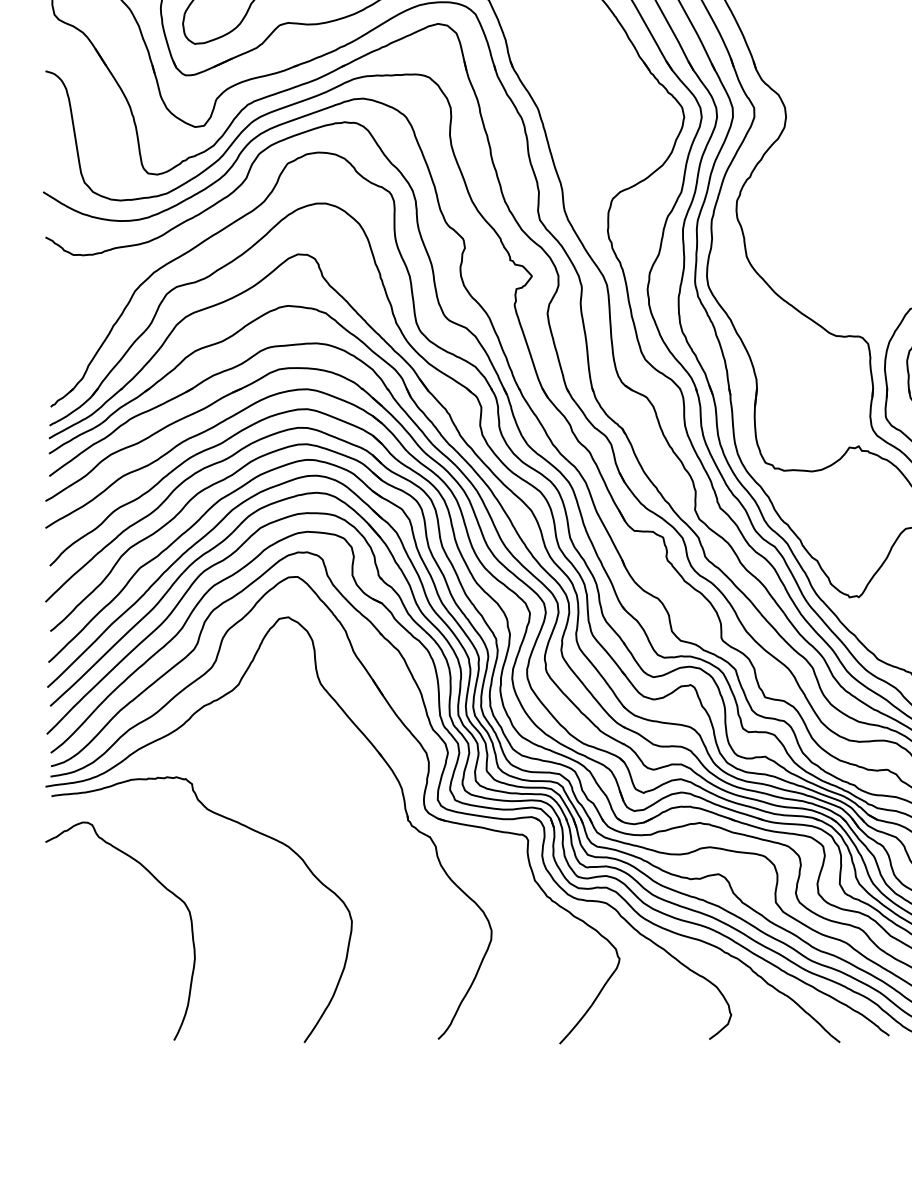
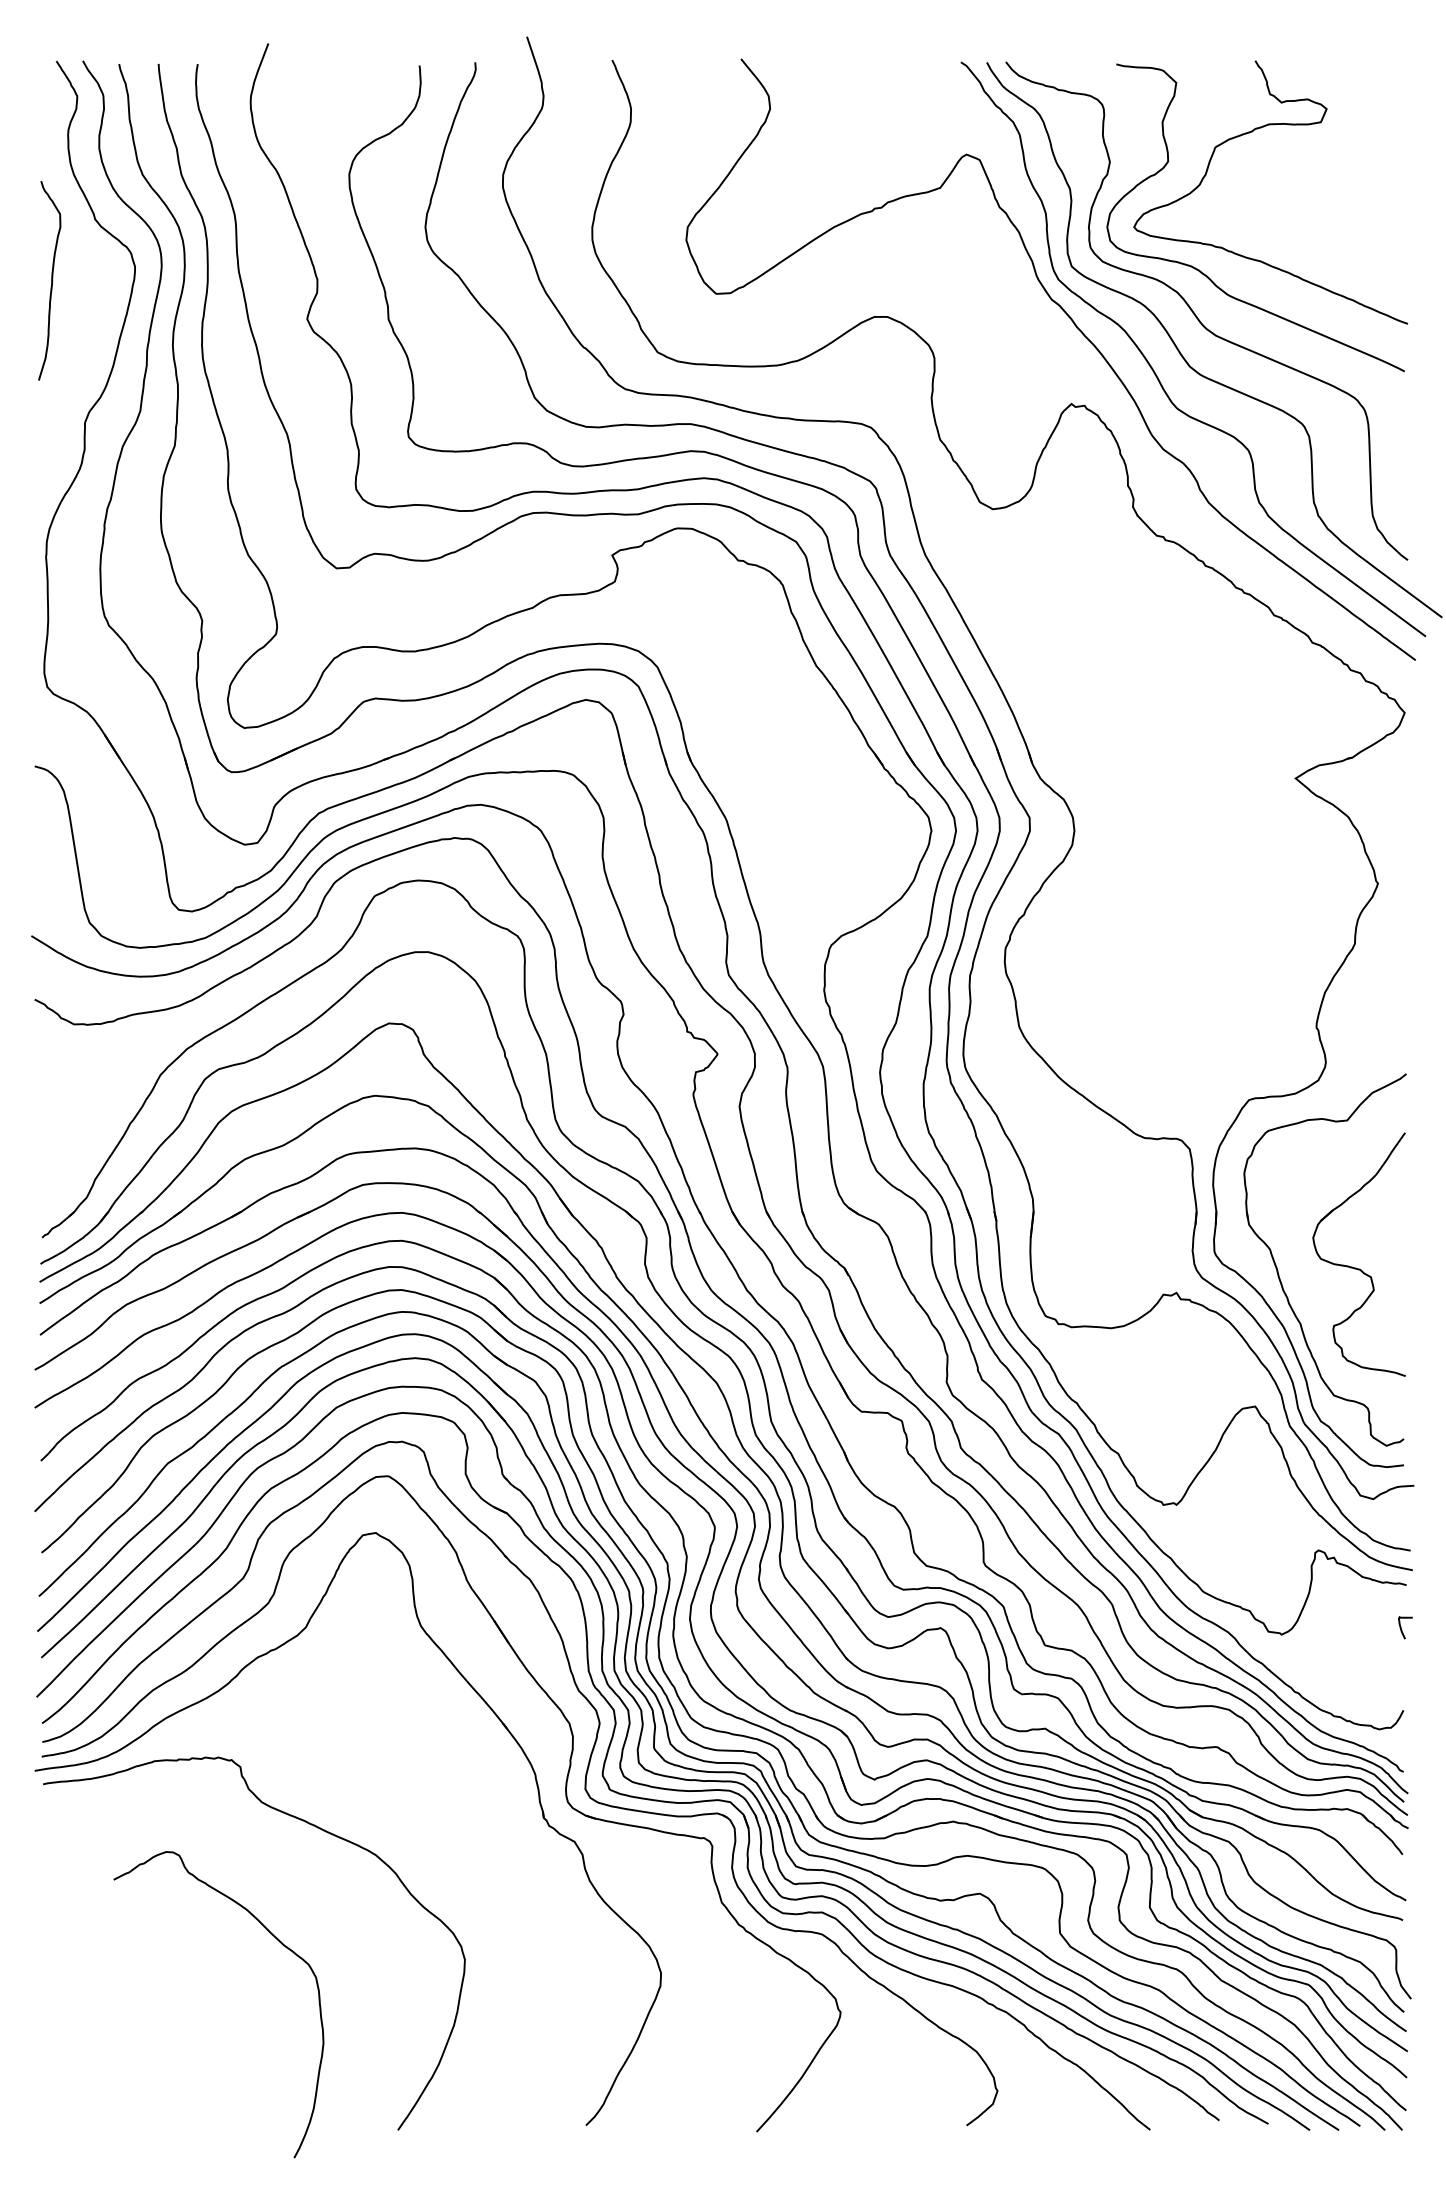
curve: (163, 886) -> (279, 1942), moved

